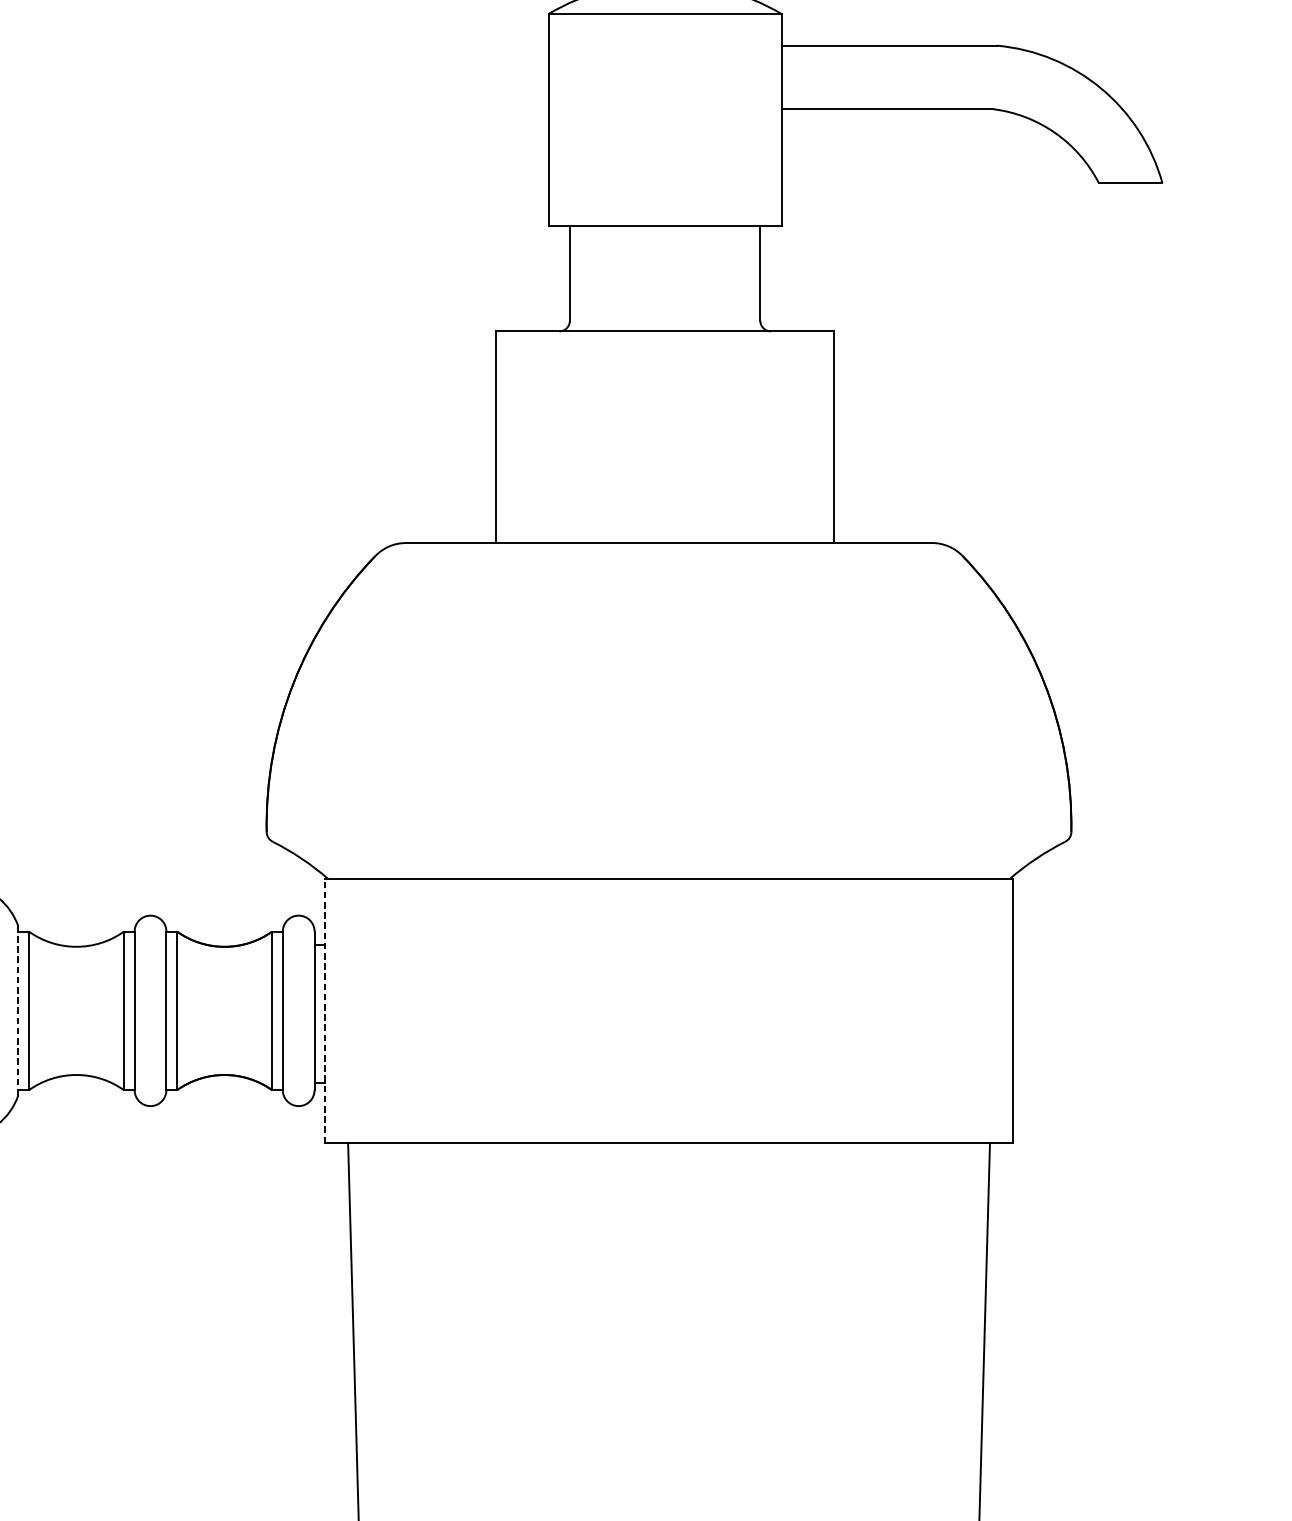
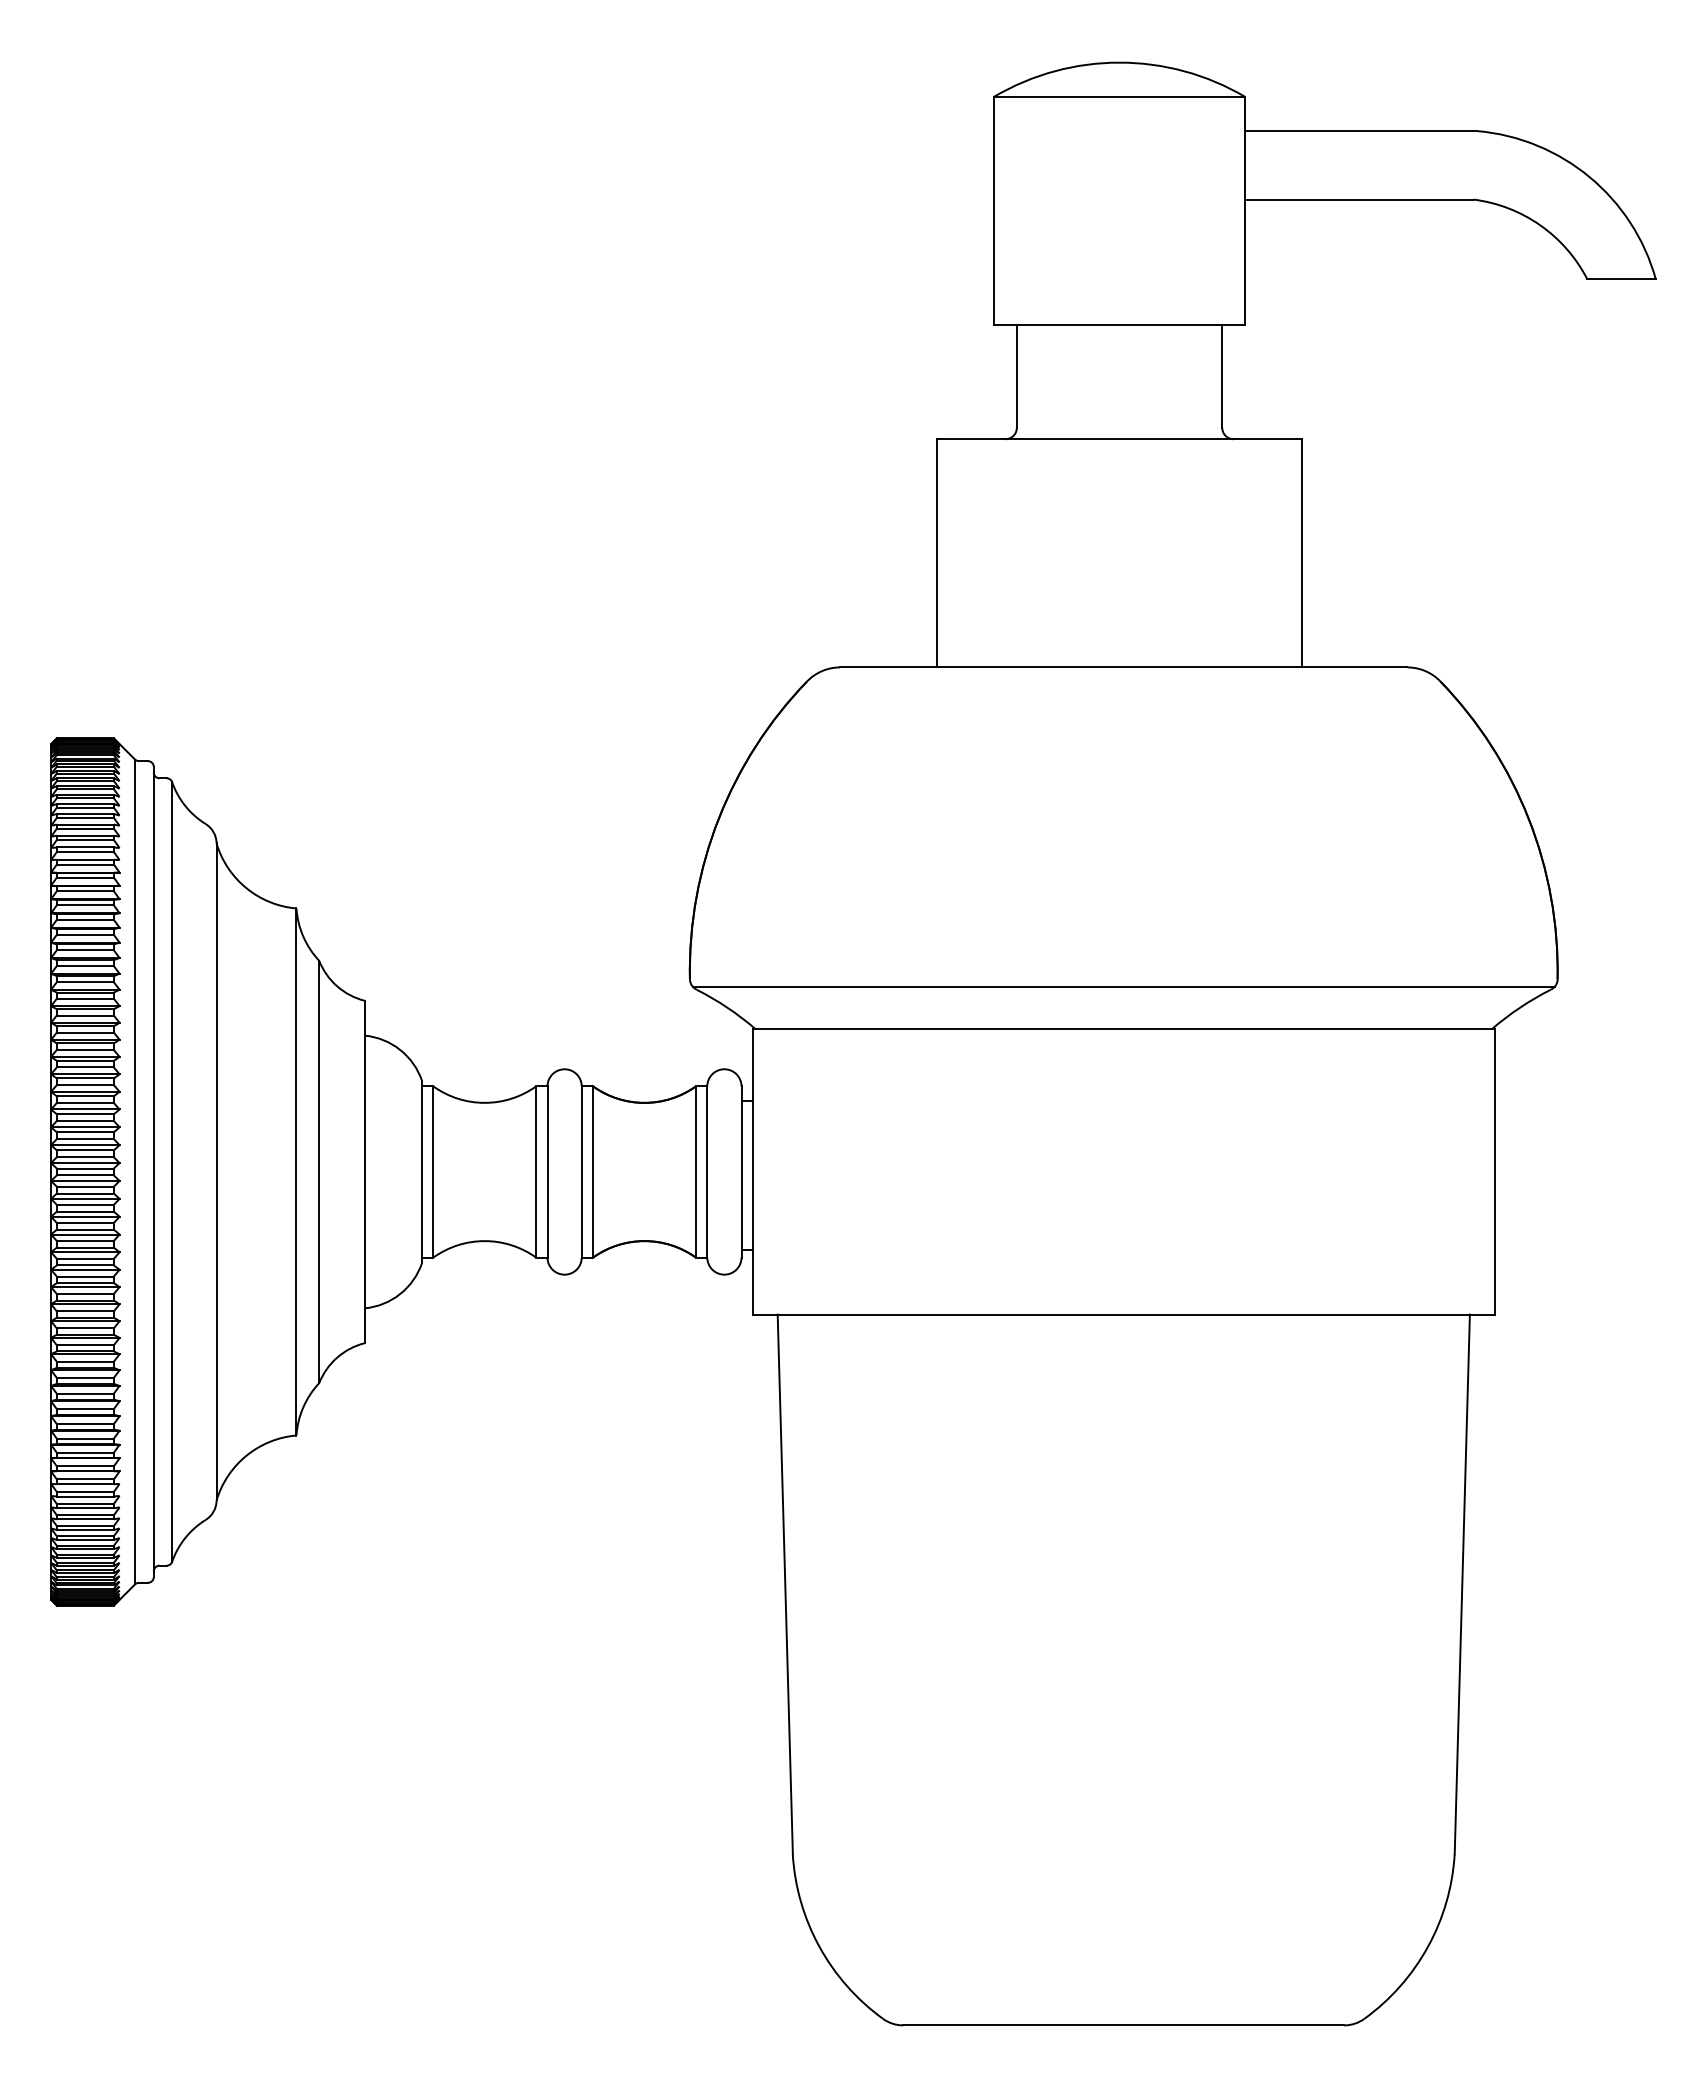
line: (668, 838) -> (1123, 986), added
line: (17, 1010) -> (421, 1171), dashed -> solid
line: (324, 1010) -> (752, 1171), dashed -> solid

